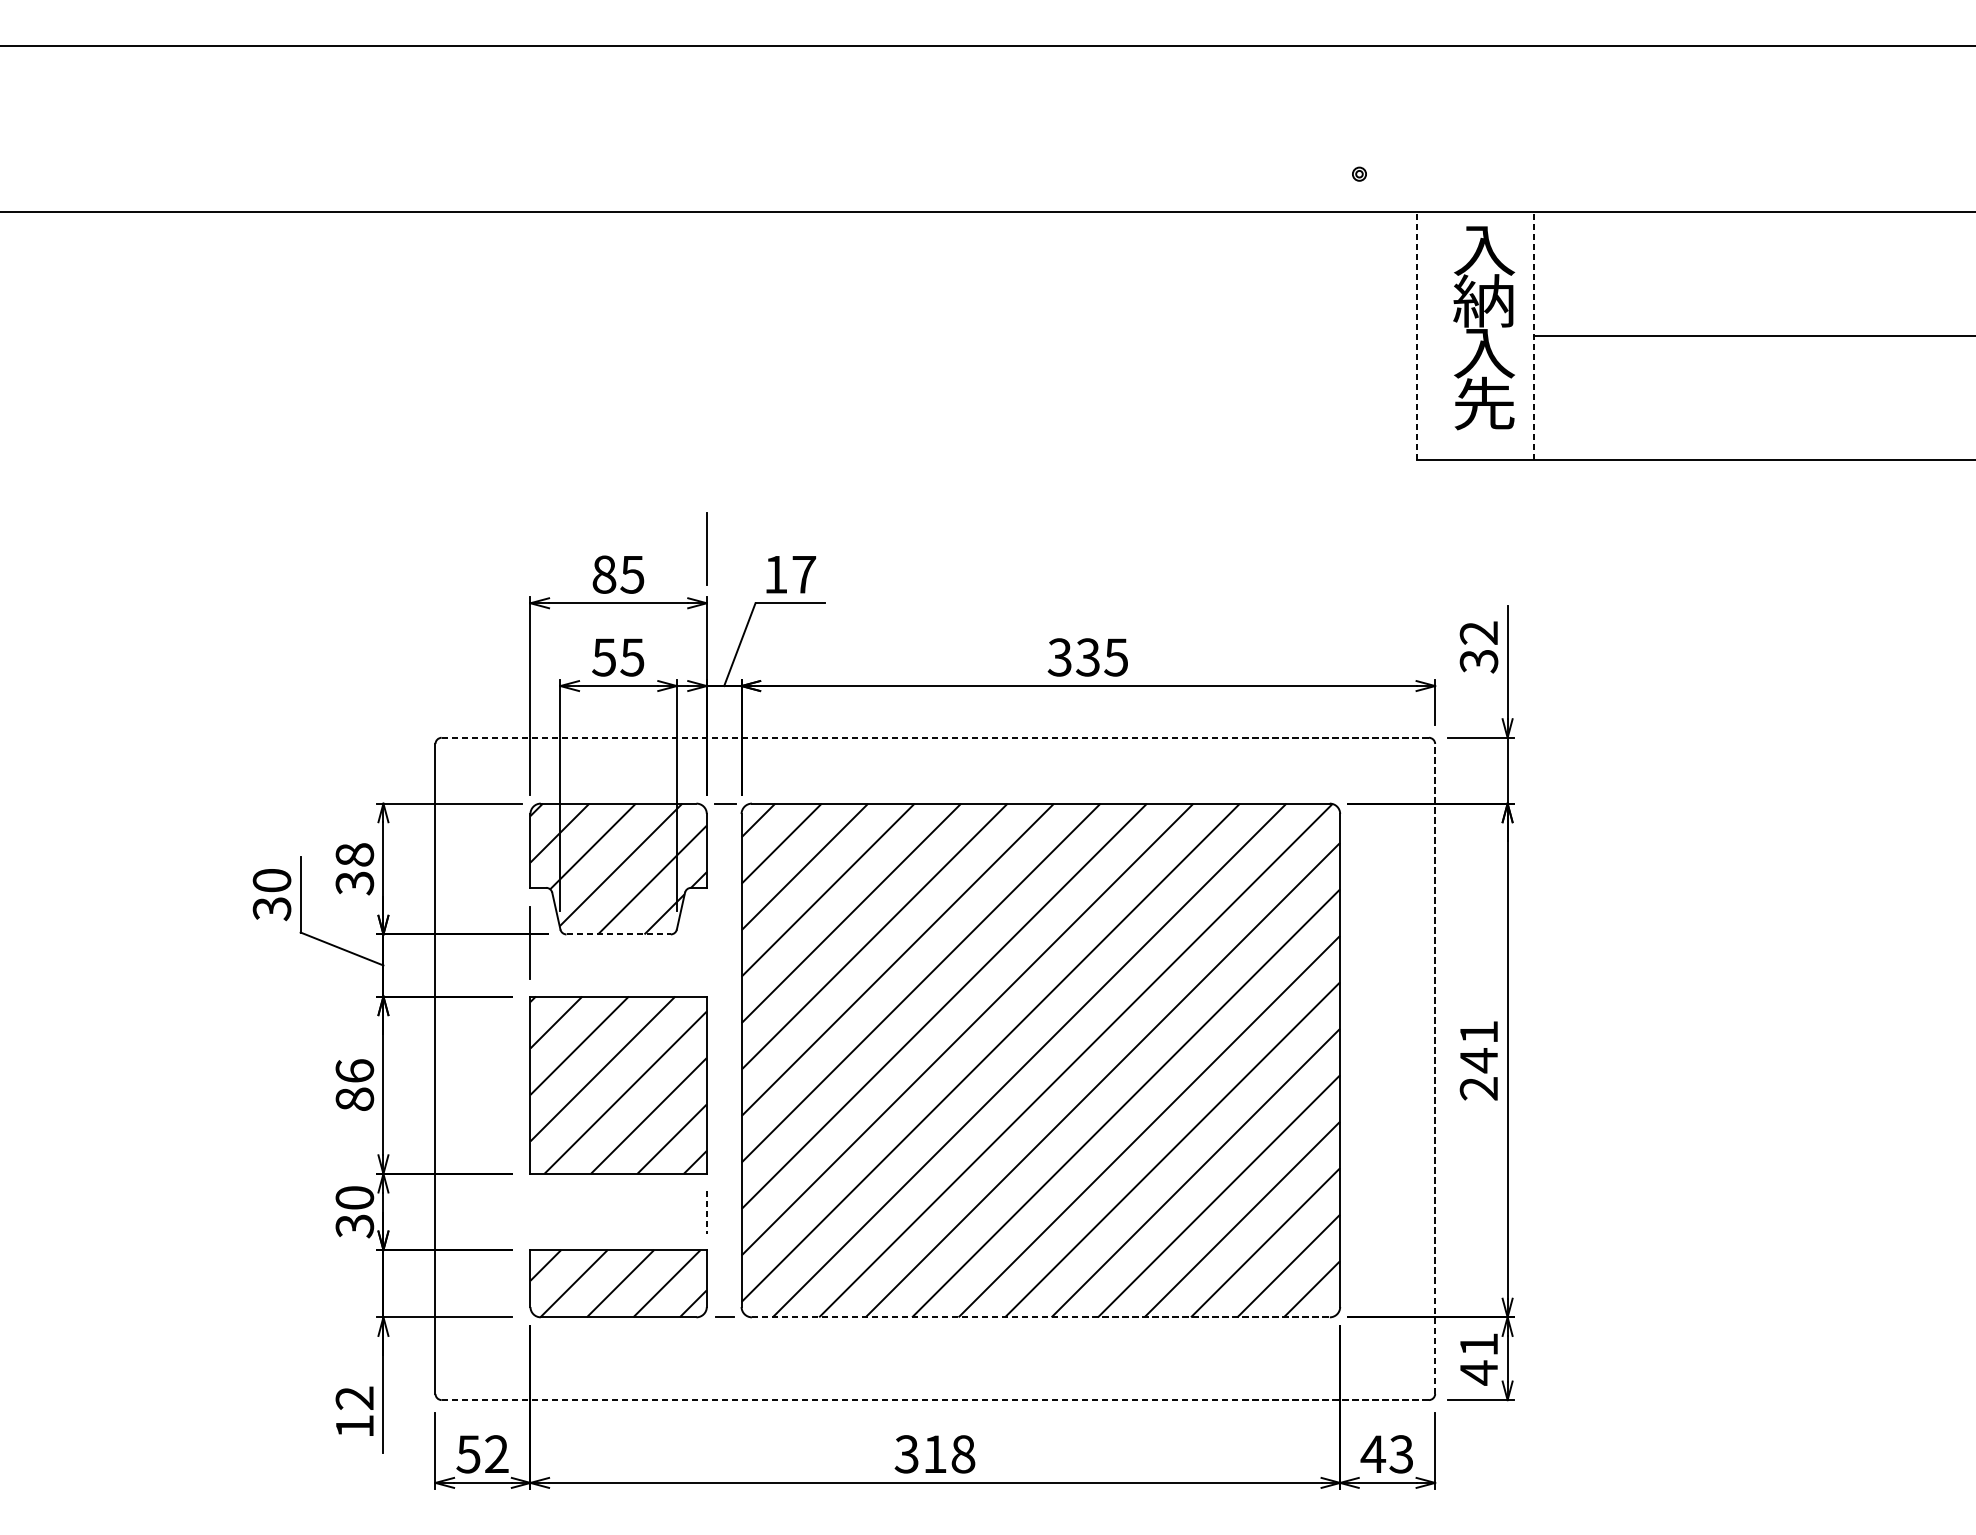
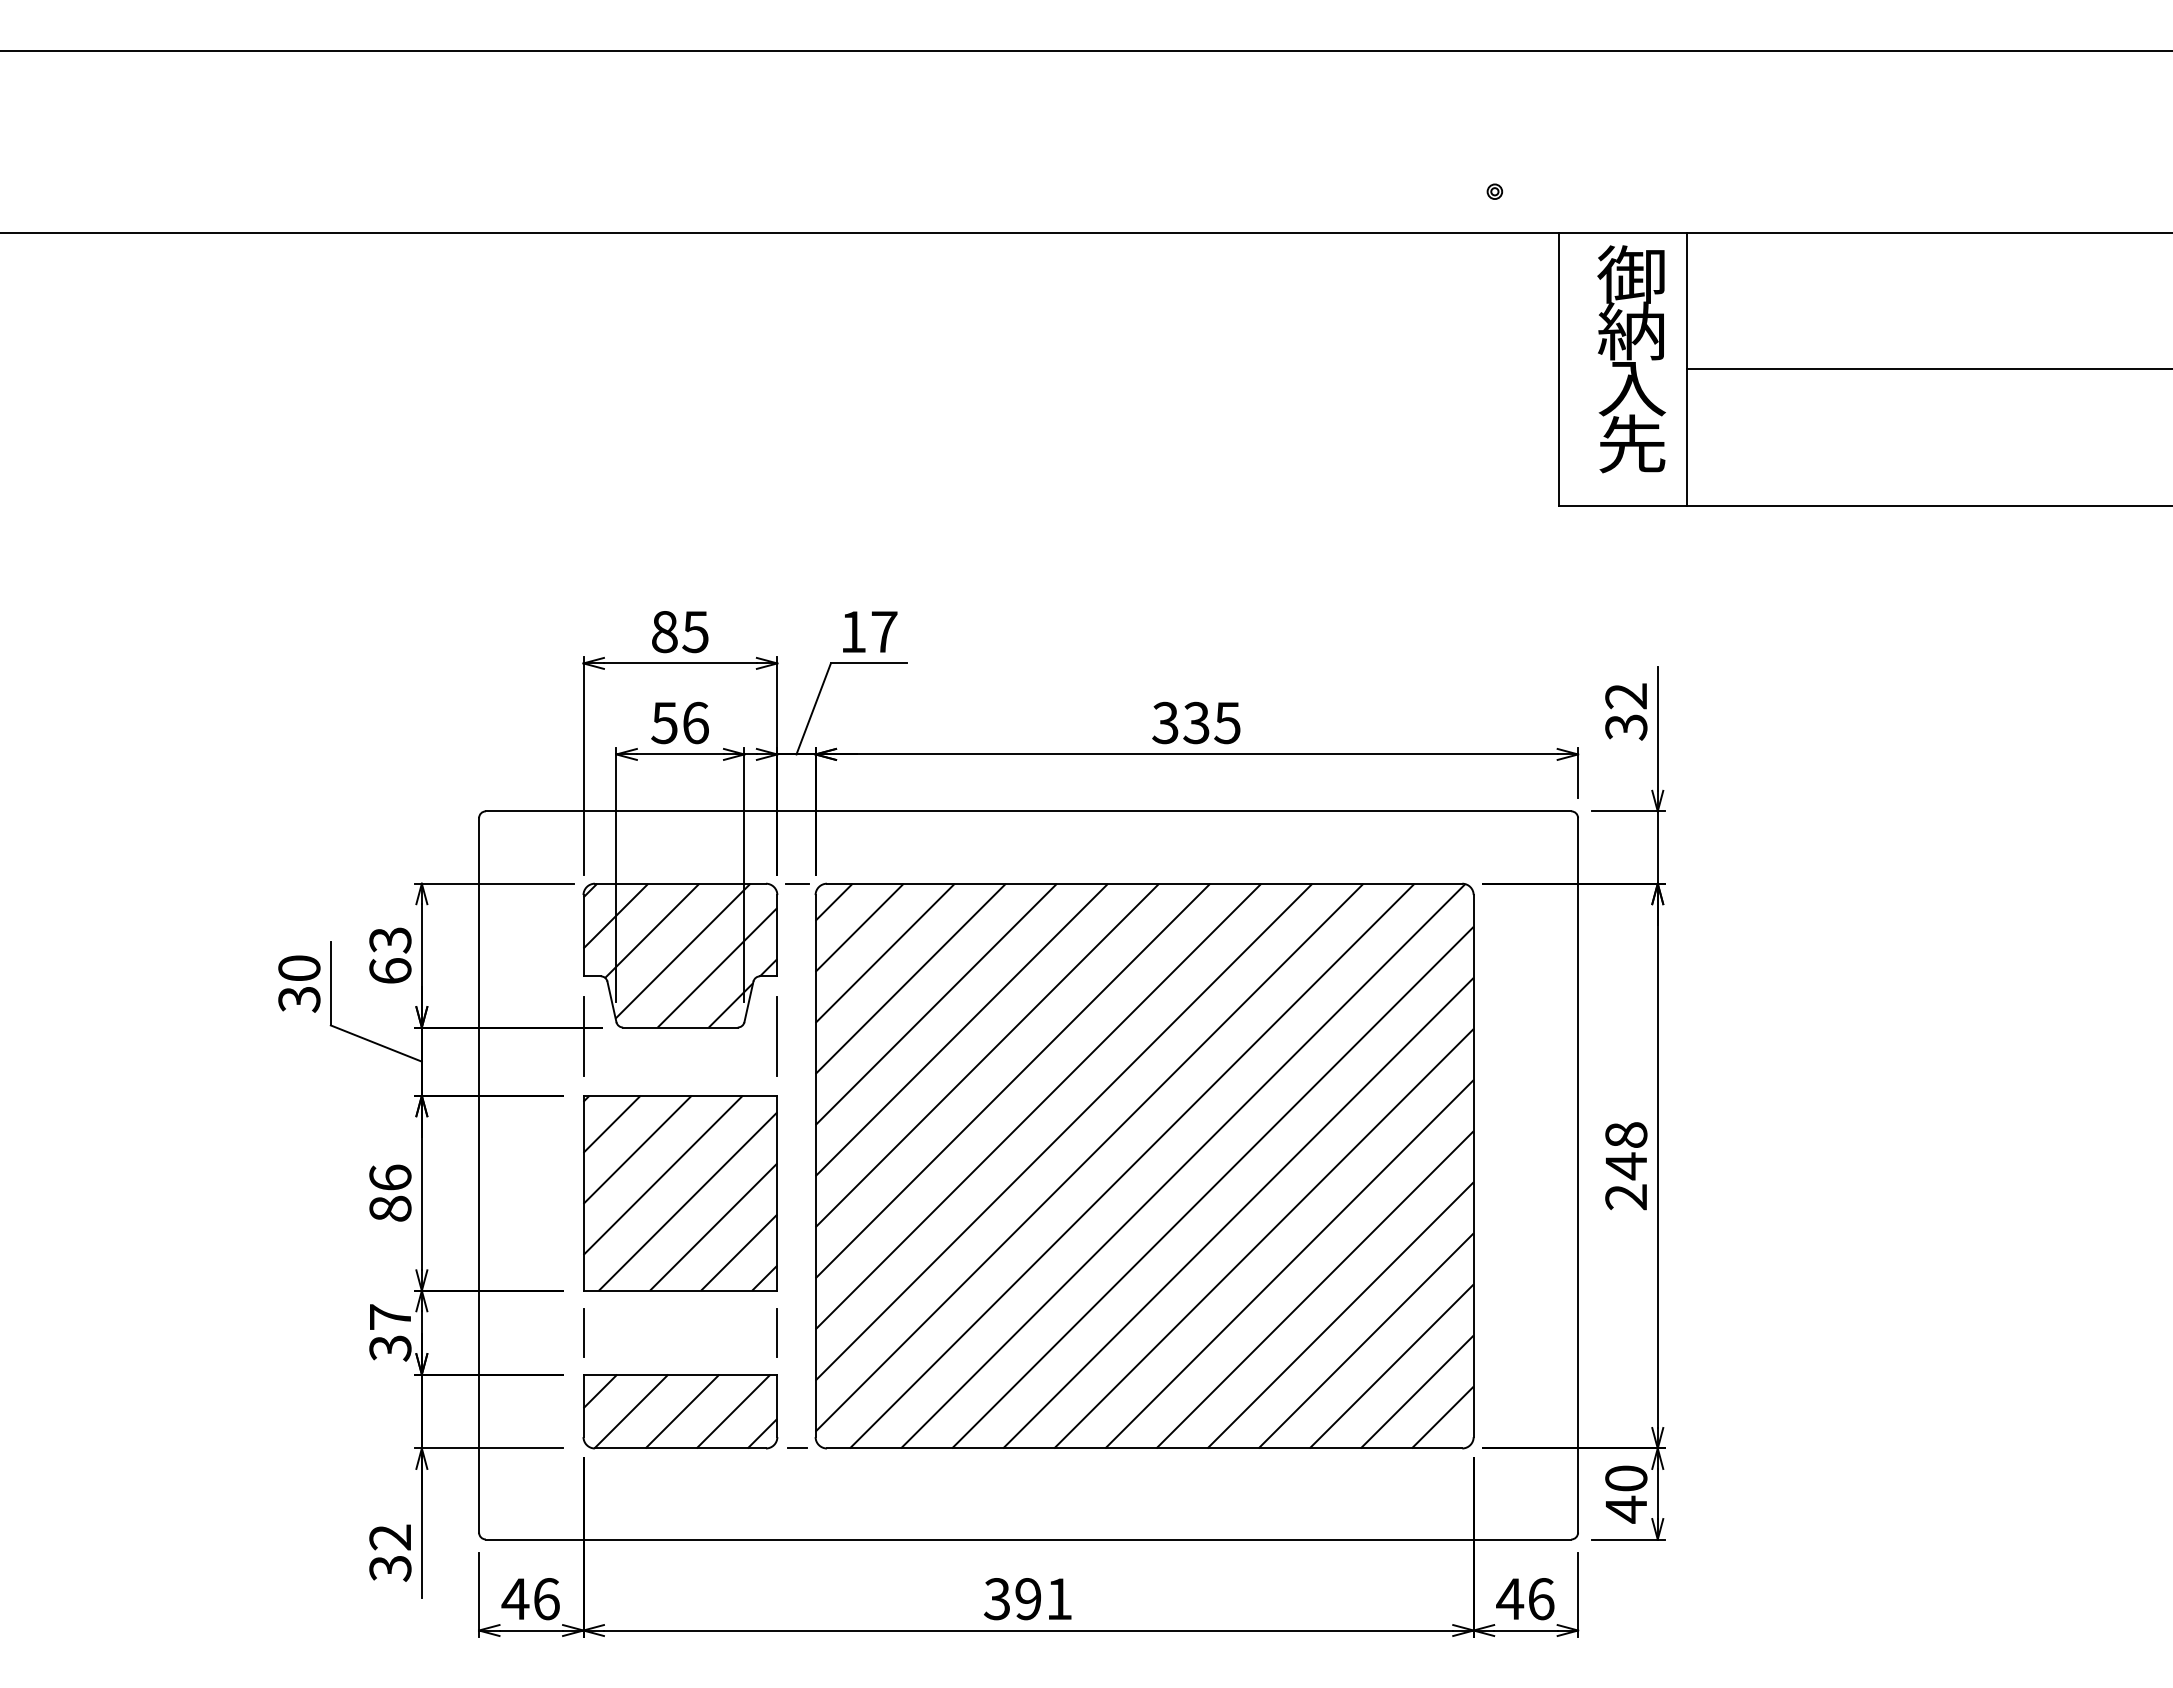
text: (1483, 249) -> (1631, 274), 入 -> 御
line: (1417, 335) -> (1558, 369), dashed -> solid
line: (1533, 335) -> (1686, 369), dashed -> solid
line: (706, 548) -> (776, 1036), moved
text: (632, 656) -> (695, 722), 55 -> 56
line: (935, 737) -> (1028, 811), dashed -> solid
text: (354, 868) -> (390, 955), 38 -> 63
line: (618, 934) -> (680, 1027), dashed -> solid
text: (1479, 1031) -> (1626, 1134), 241 -> 248
line: (1435, 1068) -> (1578, 1174), dashed -> solid
text: (354, 1197) -> (390, 1316), 30 -> 37
line: (530, 1211) -> (583, 1332), added
line: (706, 1212) -> (777, 1333), dashed -> solid
line: (1040, 1317) -> (1144, 1448), dashed -> solid
text: (1479, 1344) -> (1626, 1478), 41 -> 40
line: (935, 1400) -> (1028, 1539), dashed -> solid
text: (354, 1426) -> (390, 1568), 12 -> 32
text: (482, 1454) -> (530, 1599), 52 -> 46
text: (948, 1454) -> (1043, 1599), 318 -> 391
text: (1400, 1454) -> (1540, 1599), 43 -> 46

